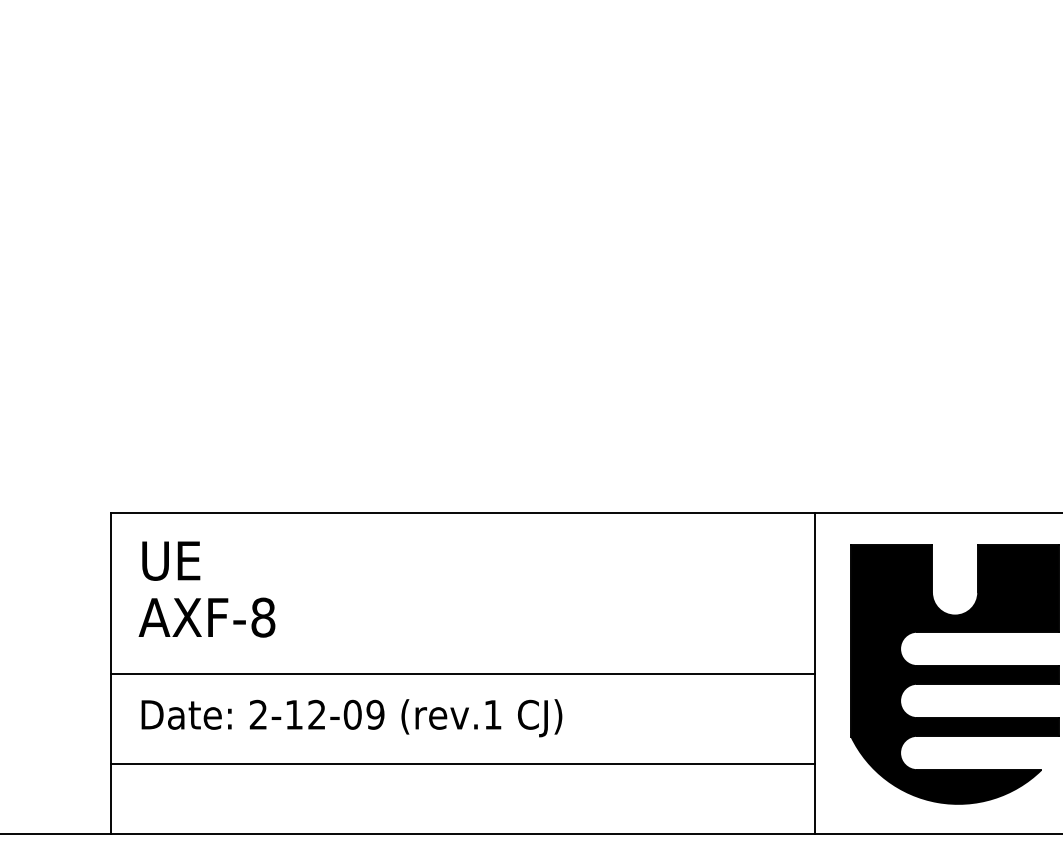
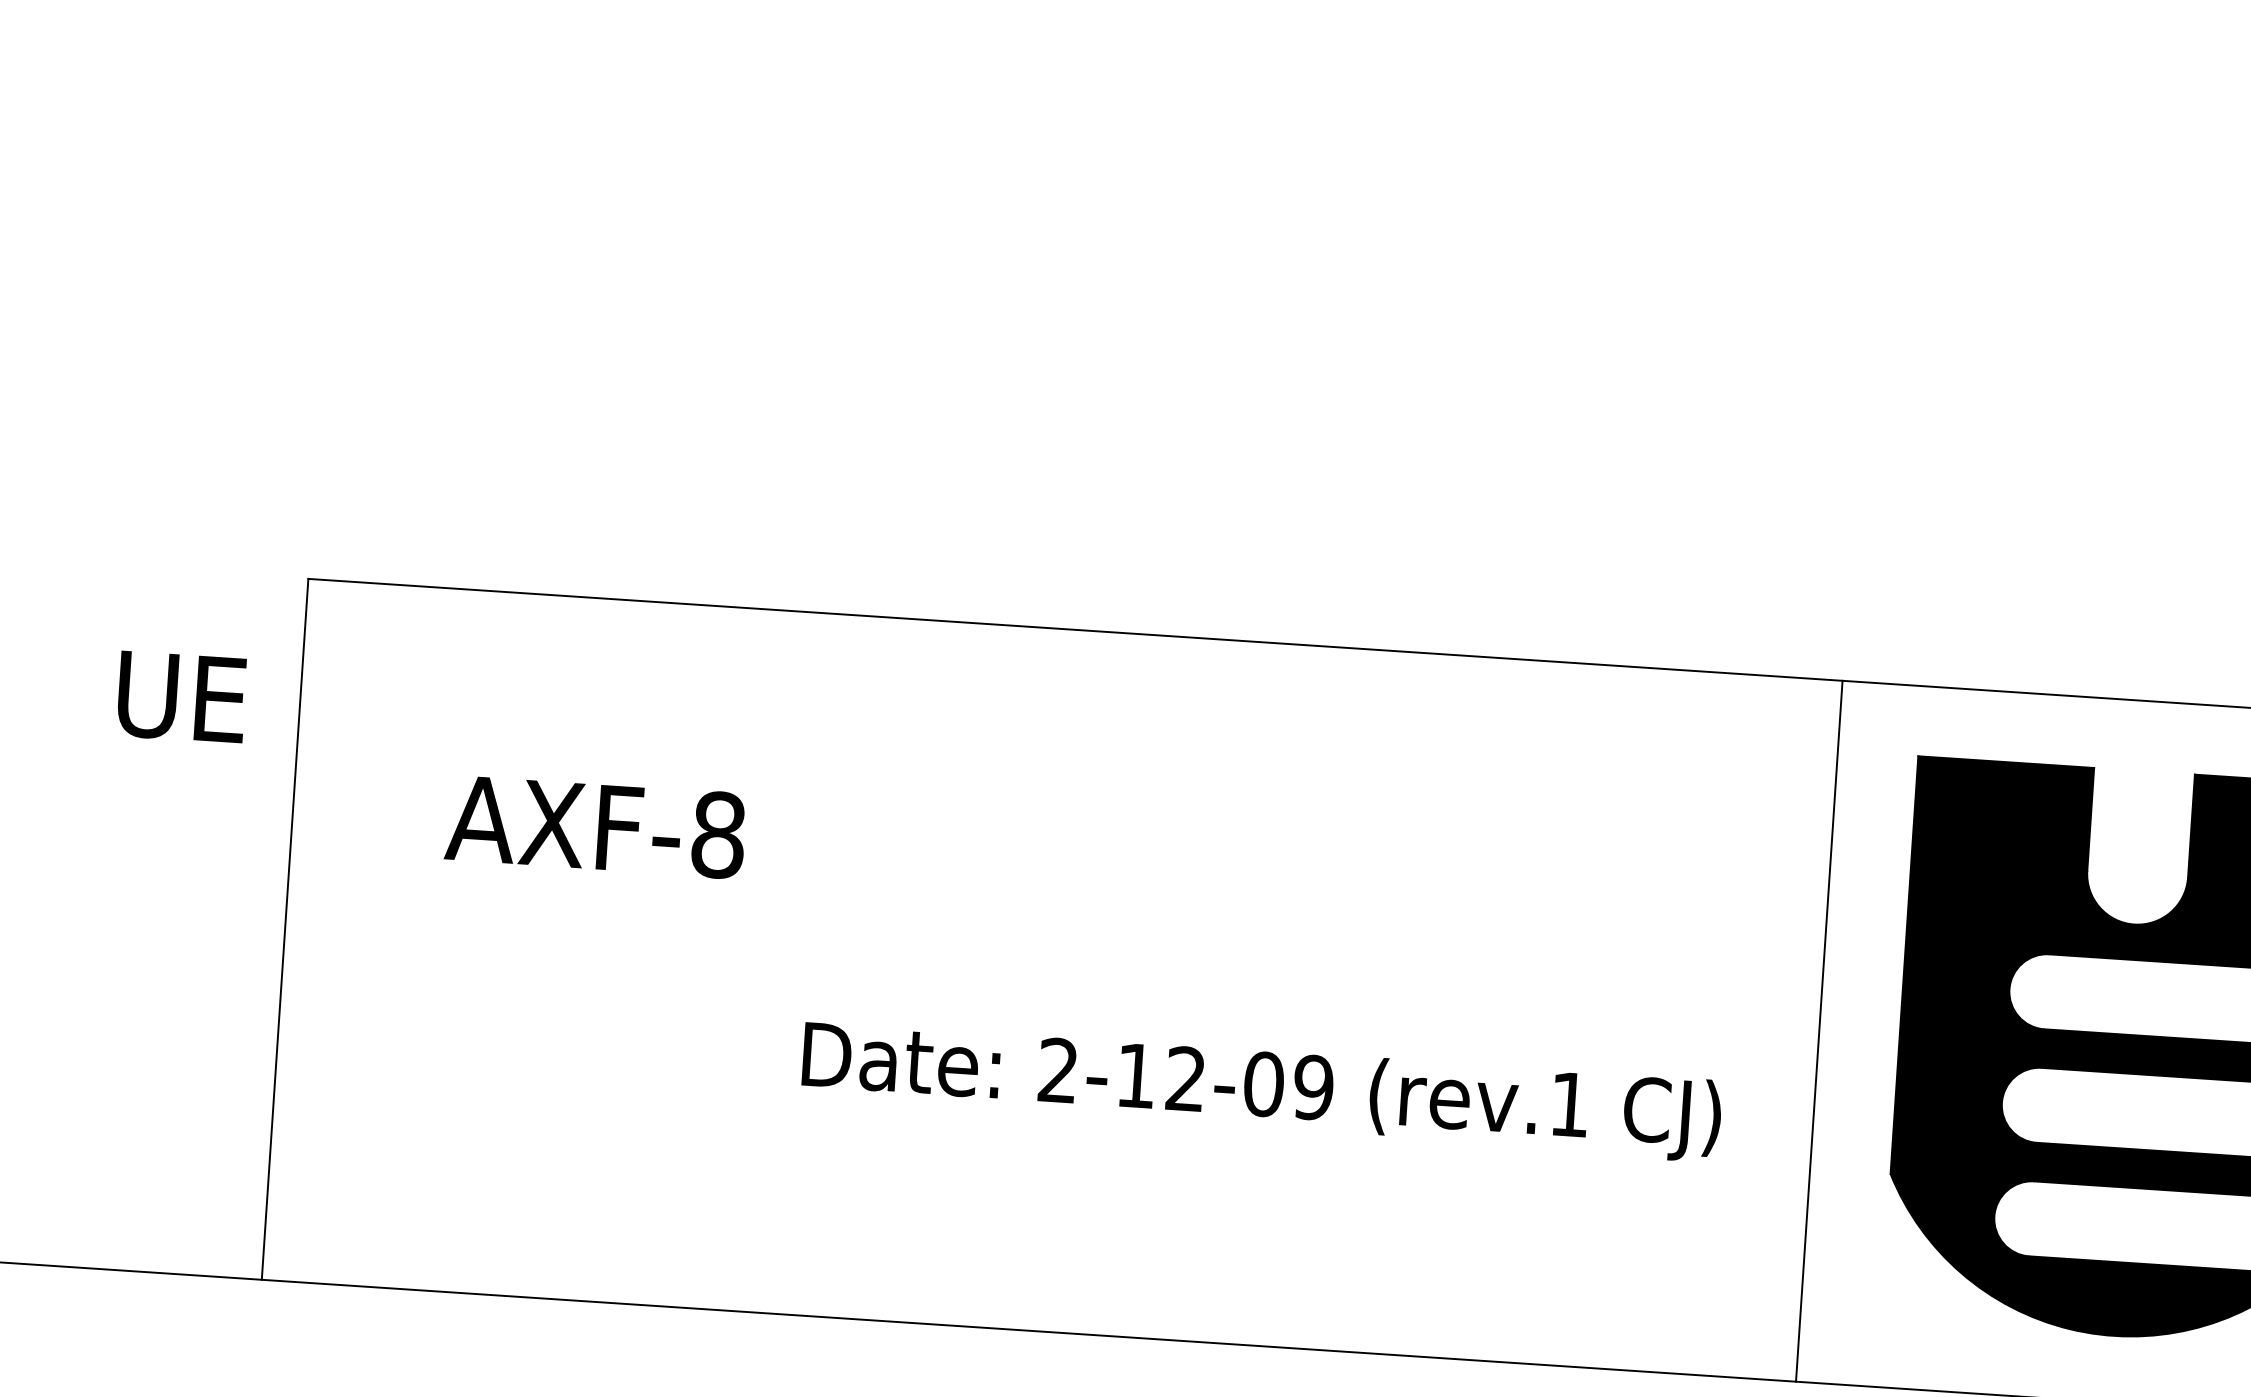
text: (171, 560) -> (182, 696), moved
text: (206, 617) -> (594, 826), moved
line: (462, 673) -> (1051, 979), removed
text: (351, 718) -> (1260, 1092), moved
line: (462, 764) -> (1037, 1178), removed

